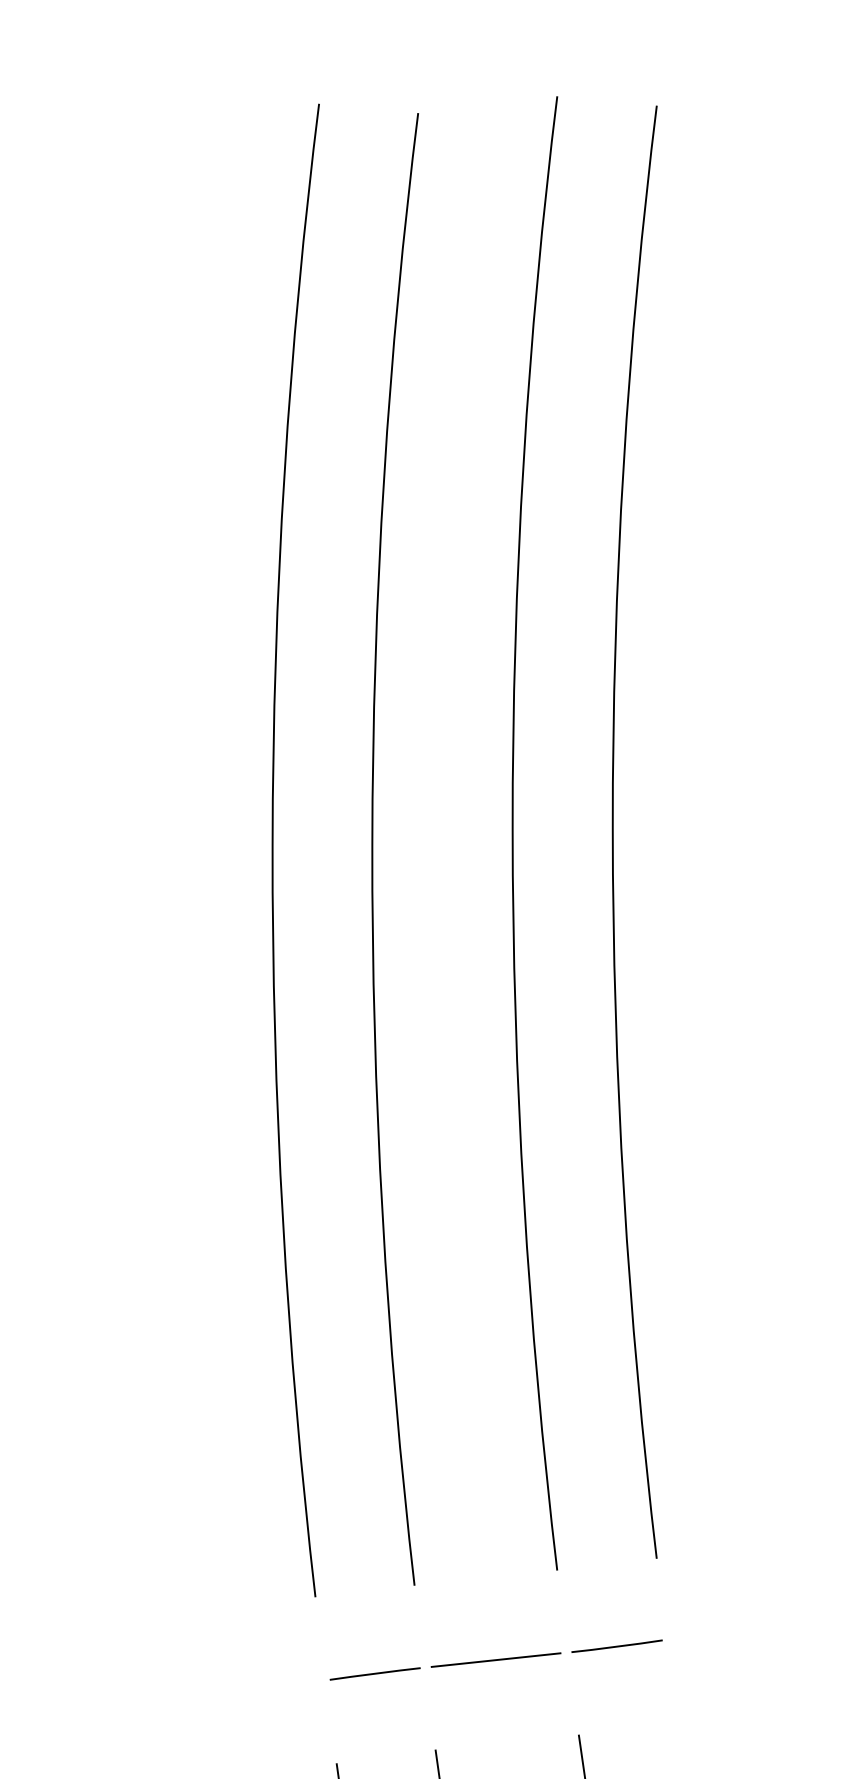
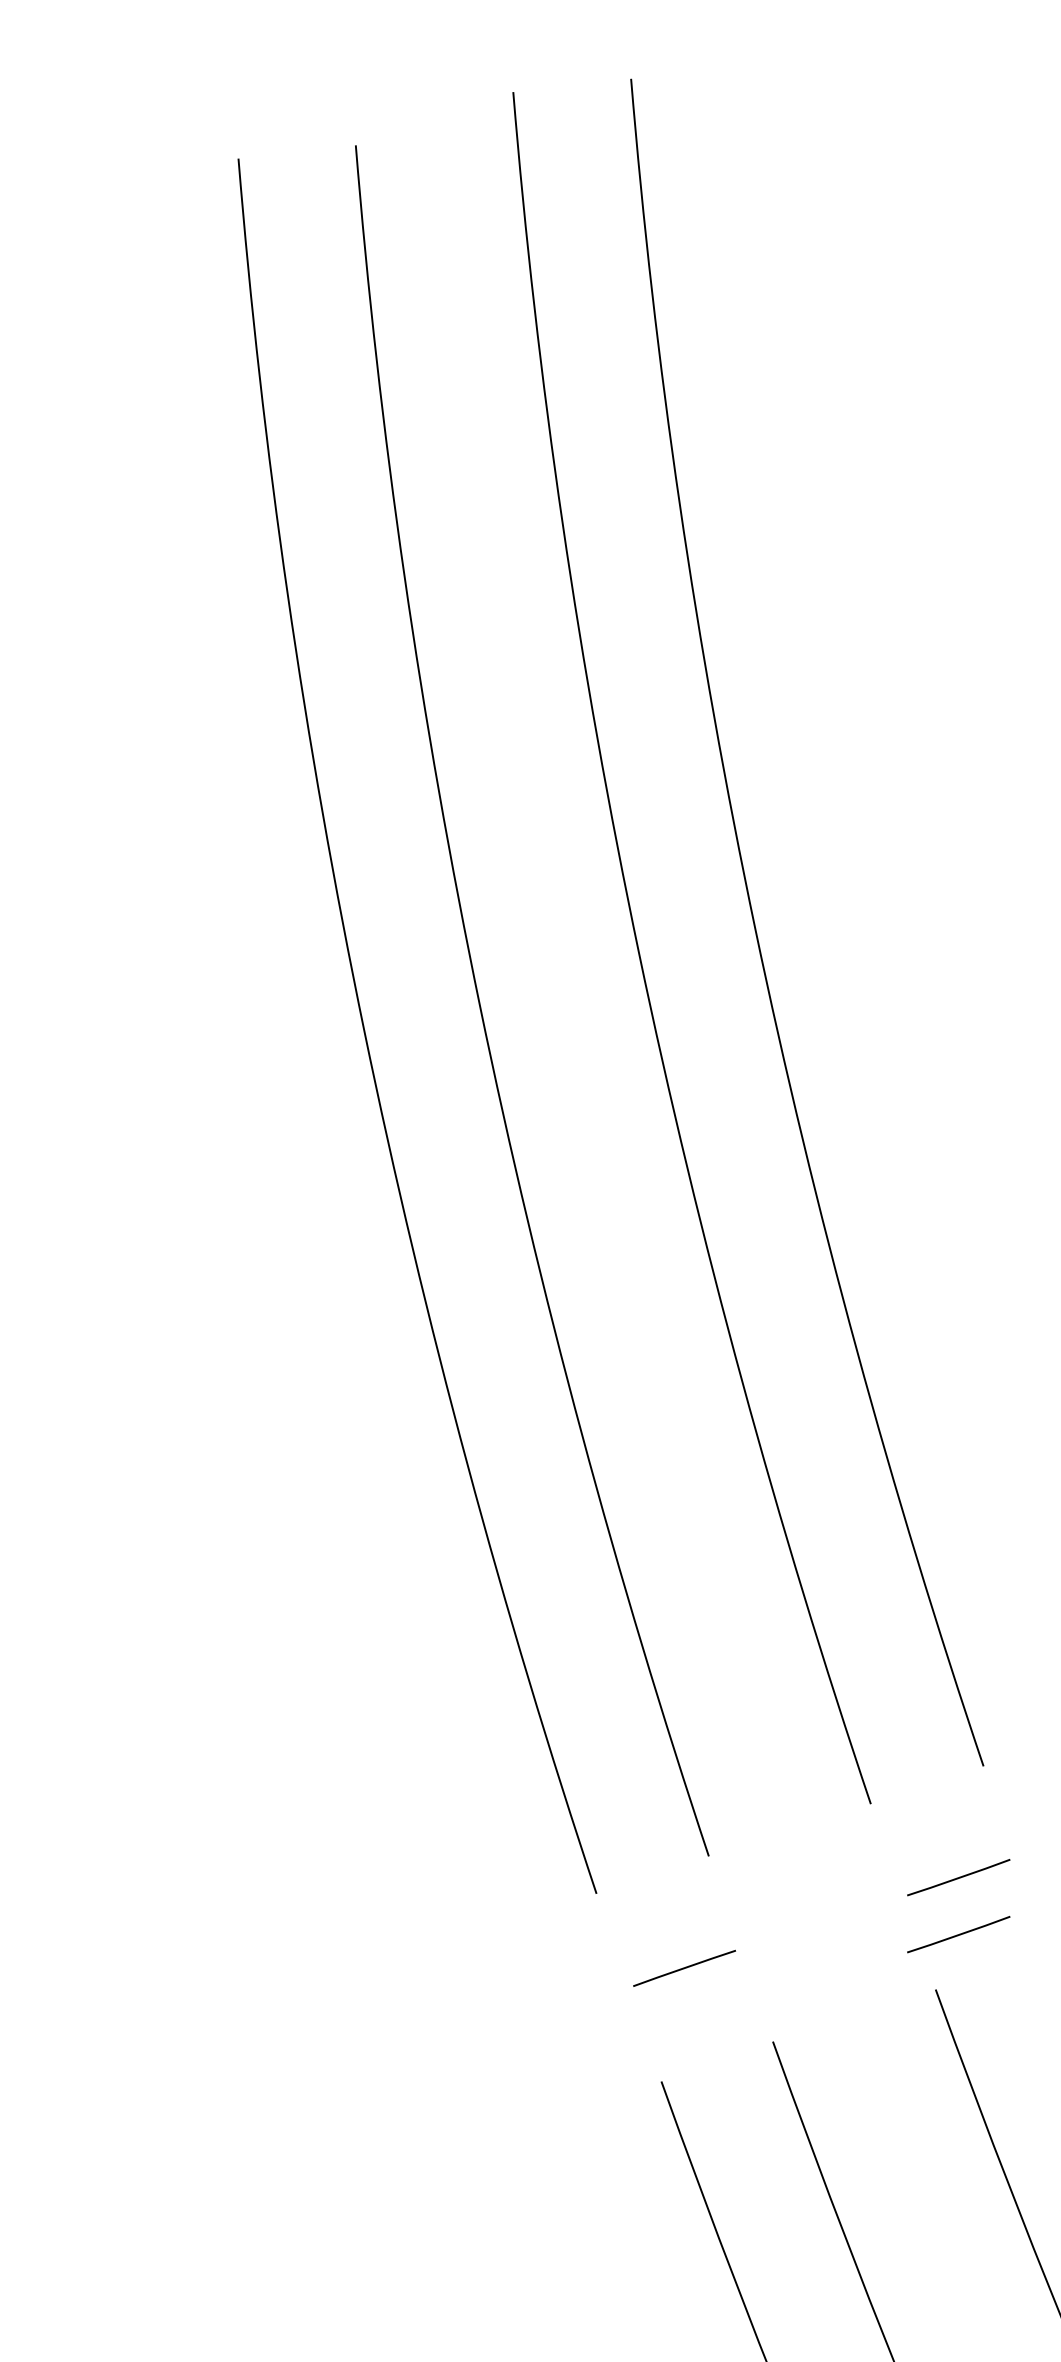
line: (496, 1659) -> (821, 1922), removed
line: (607, 1693) -> (958, 1934), added

